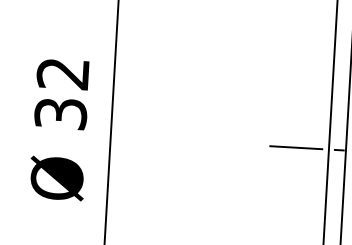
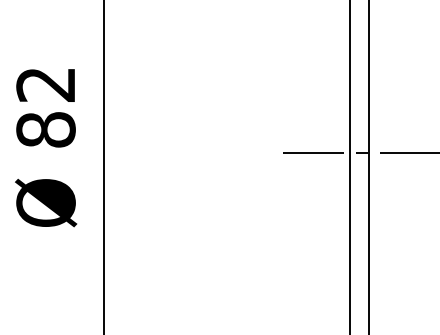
text: (60, 113) -> (45, 129), 32 -> 82

